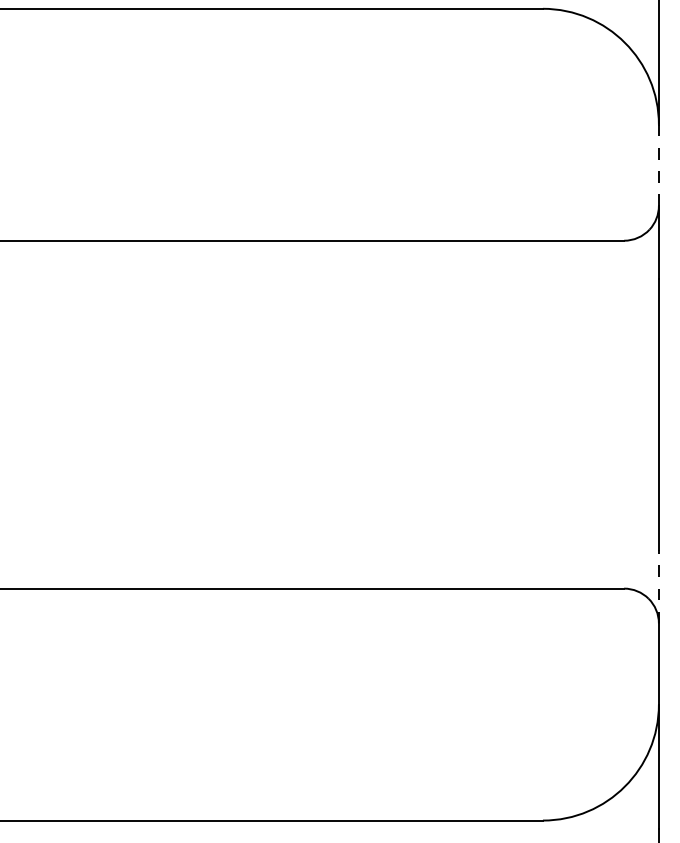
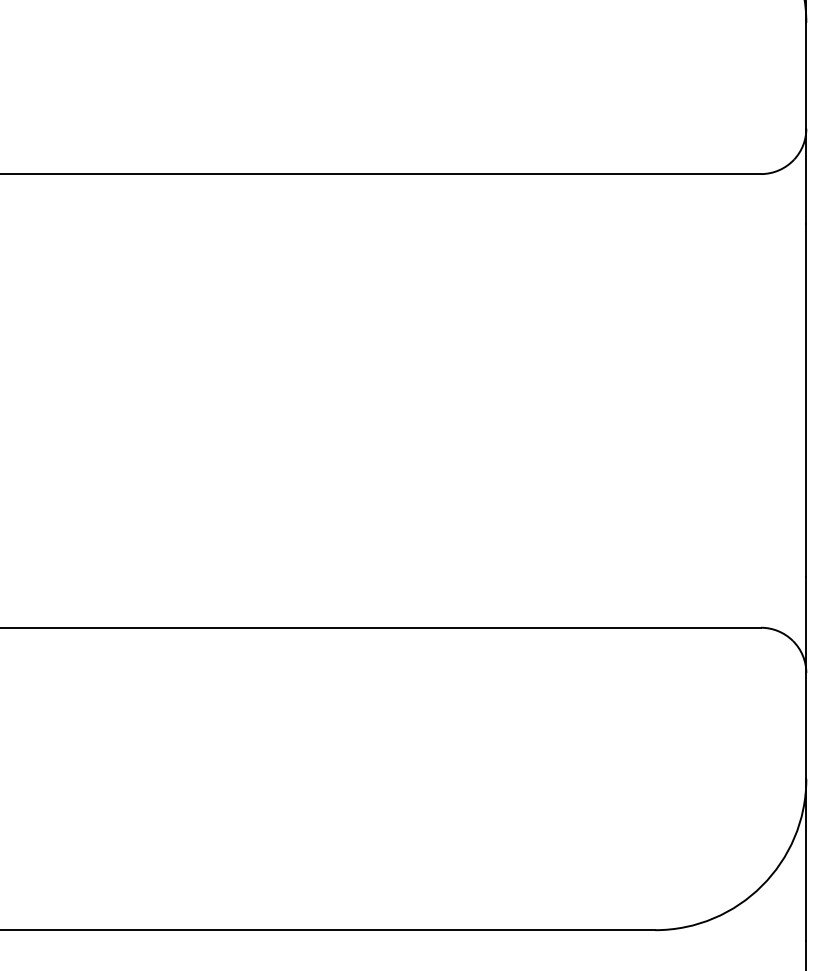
line: (658, 165) -> (805, 75), dashed -> solid
line: (658, 586) -> (805, 624), dashed -> solid

